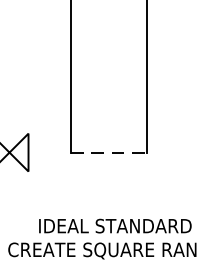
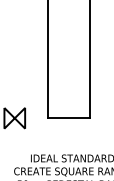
line: (109, 152) -> (69, 118), dashed -> solid

